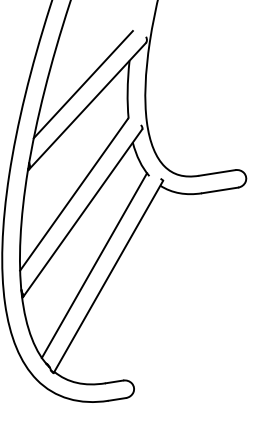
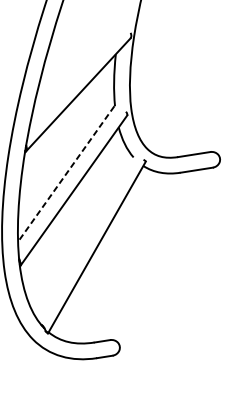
line: (82, 84) -> (73, 75), removed
line: (73, 194) -> (65, 173), solid -> dashed
line: (94, 265) -> (84, 237), removed

